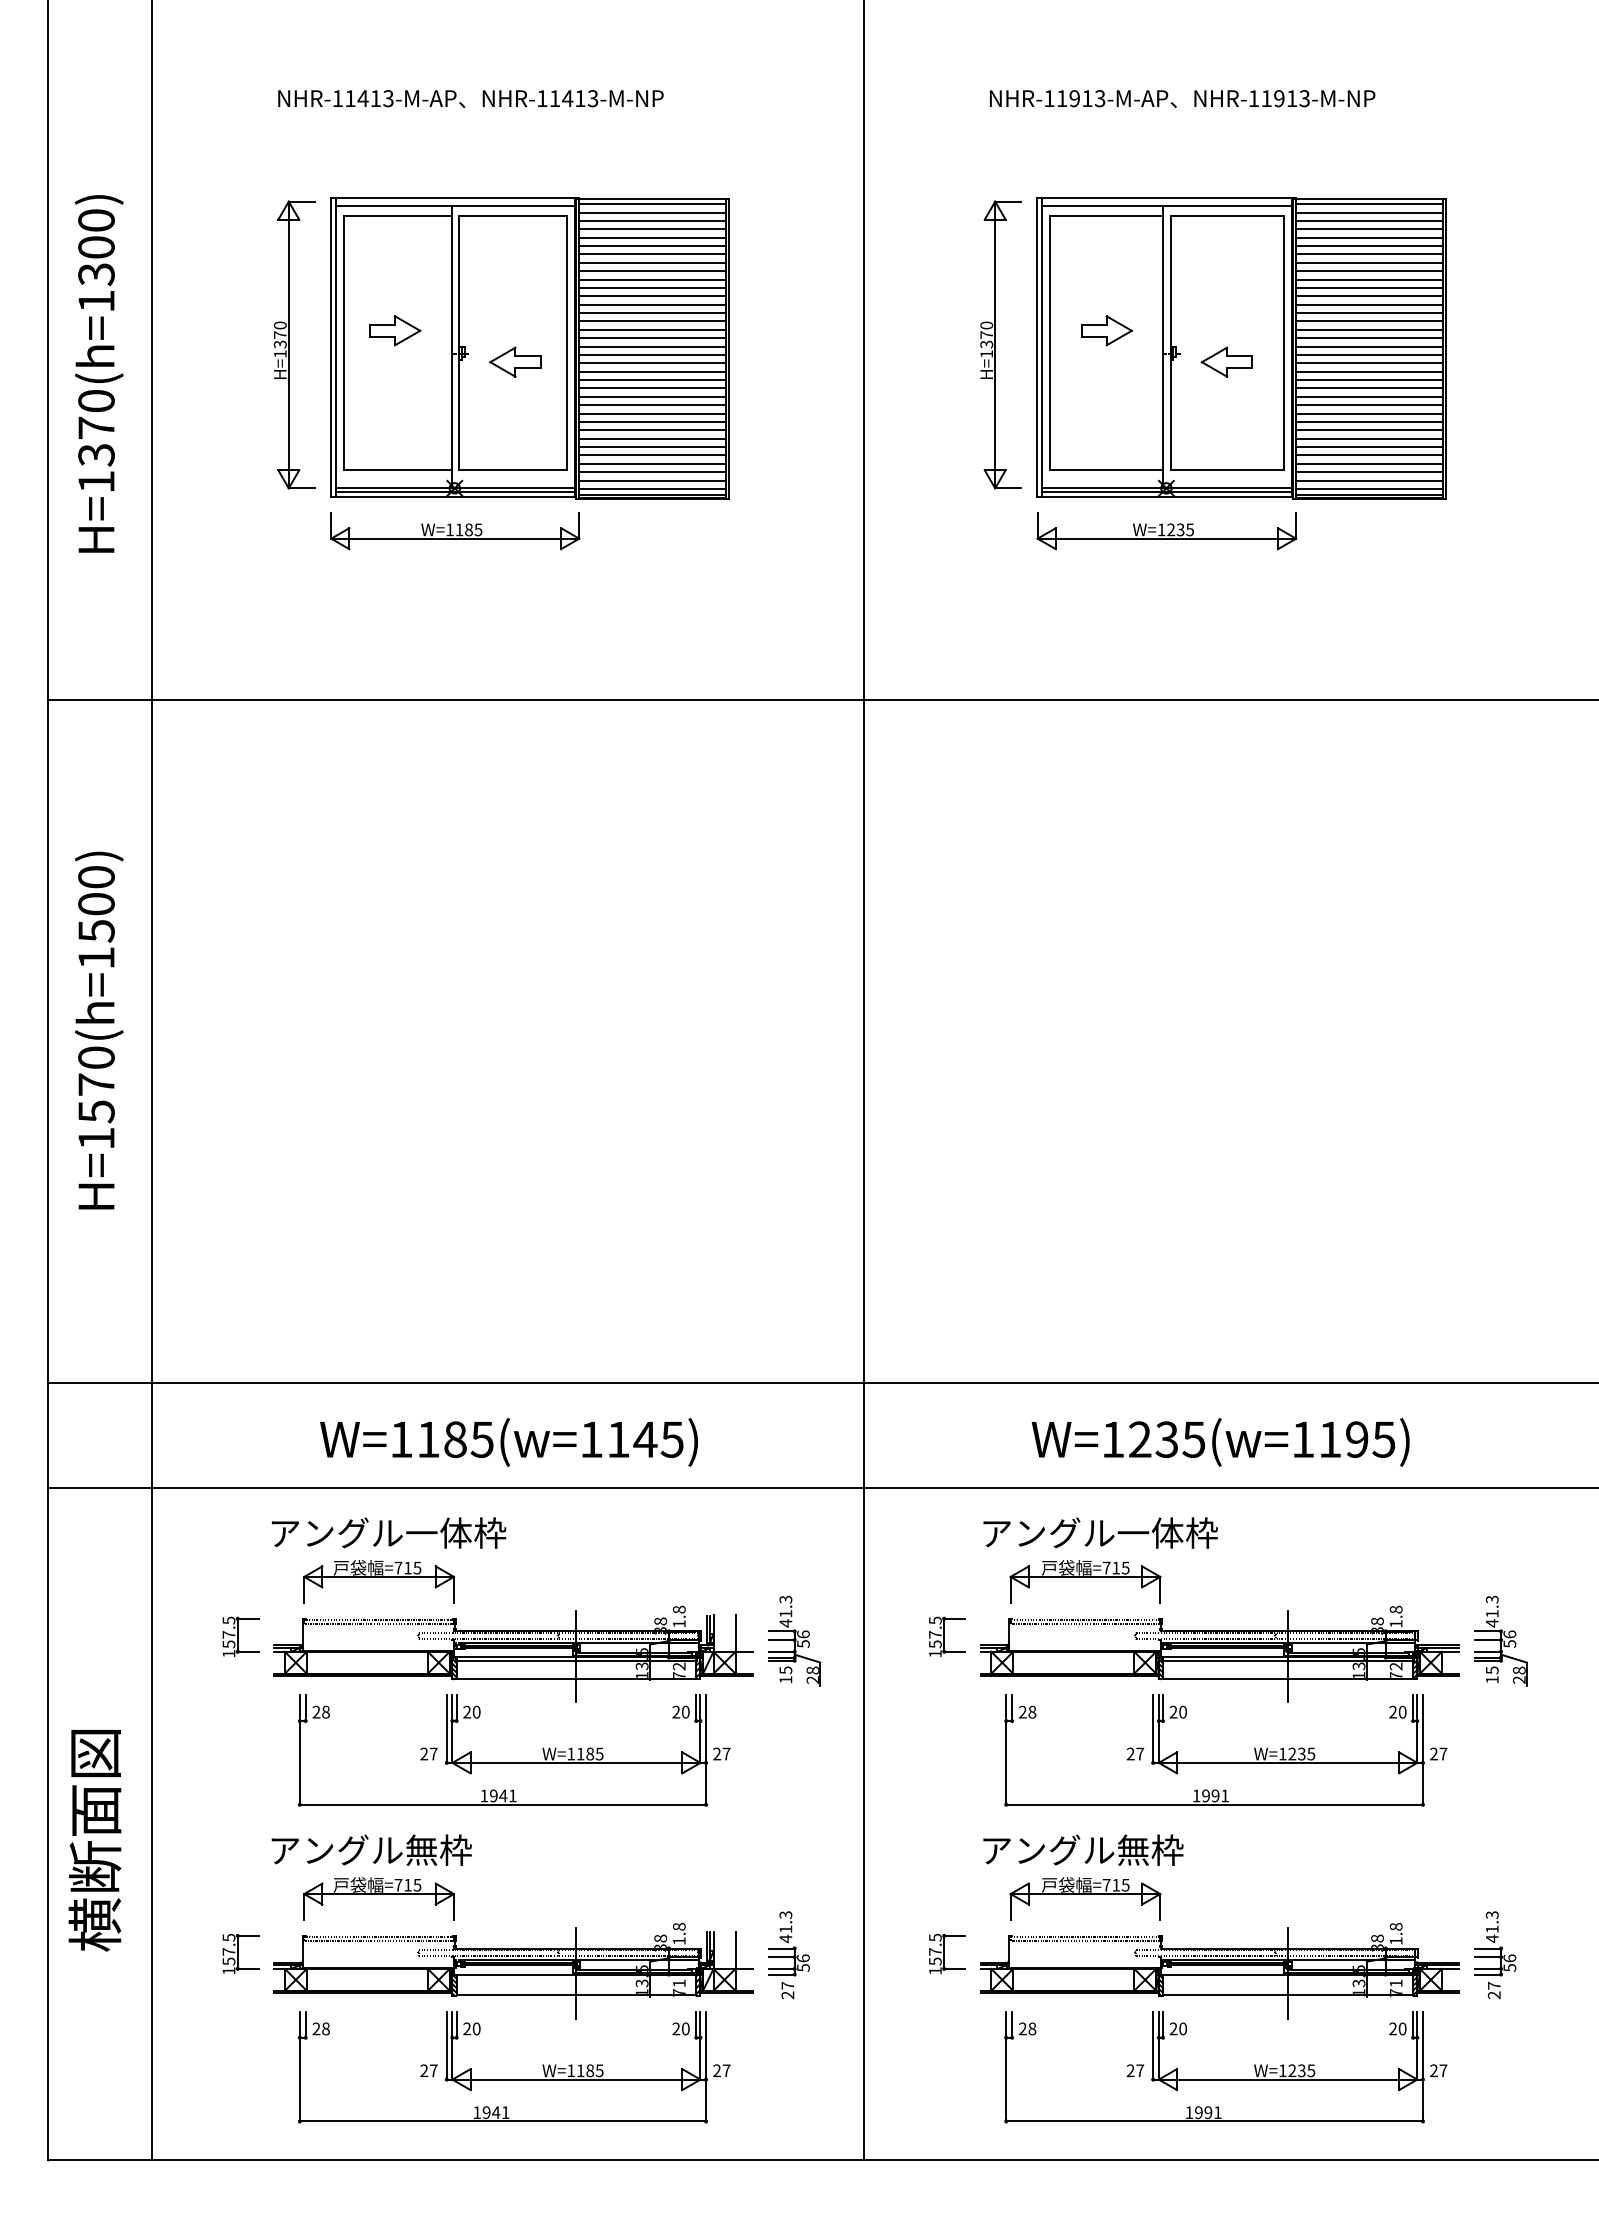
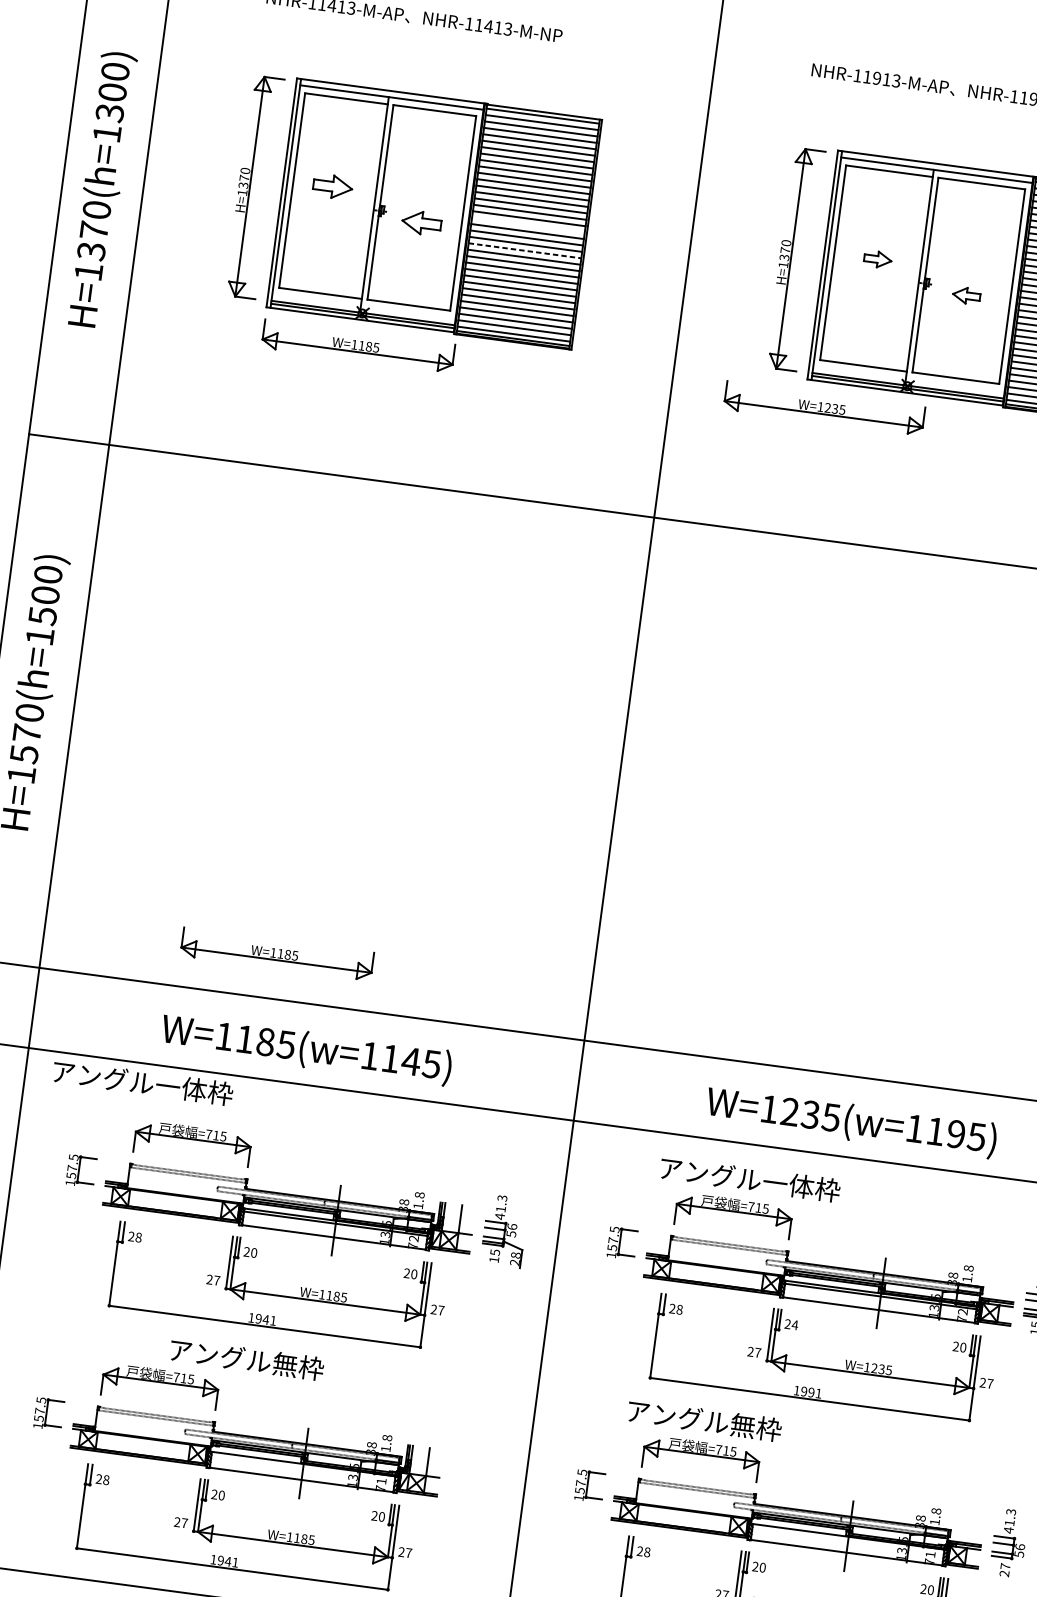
part: (1106, 330) -> (877, 259), size x0.7
line: (652, 346) -> (528, 225), removed
part: (1226, 361) -> (966, 295), size x0.7
line: (652, 380) -> (524, 251), solid -> dashed
part: (1166, 531) -> (824, 408), moved
part: (455, 1325) -> (277, 954), added
text: (389, 1532) -> (143, 1082), moved
text: (1182, 1711) -> (794, 1324), 20 -> 24
text: (371, 1849) -> (246, 1359), moved
part: (788, 1955) -> (468, 1471), removed

